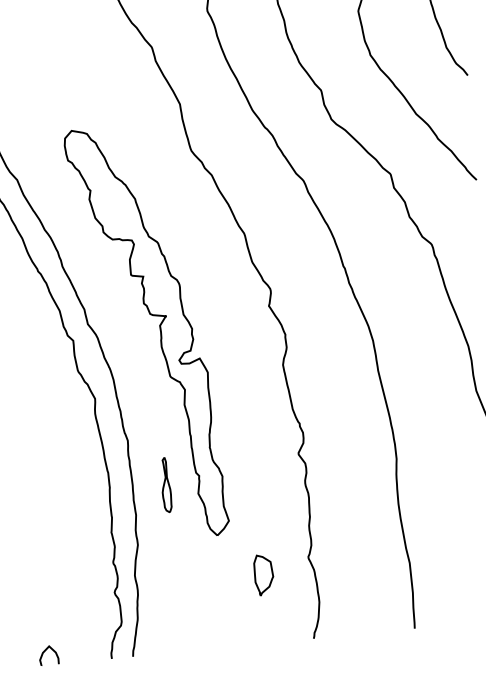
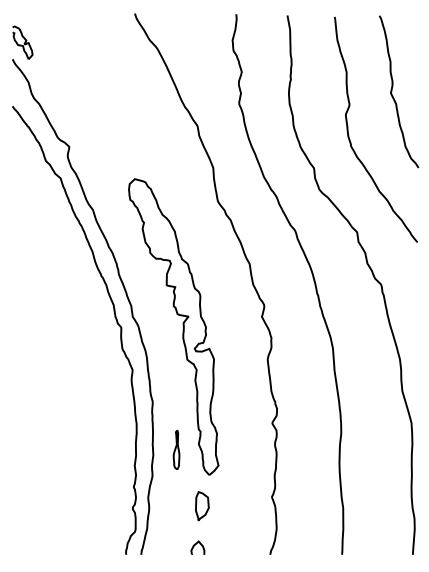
part: (165, 484) -> (176, 449), moved
part: (264, 575) -> (202, 506), moved
curve: (45, 652) -> (195, 545), moved

